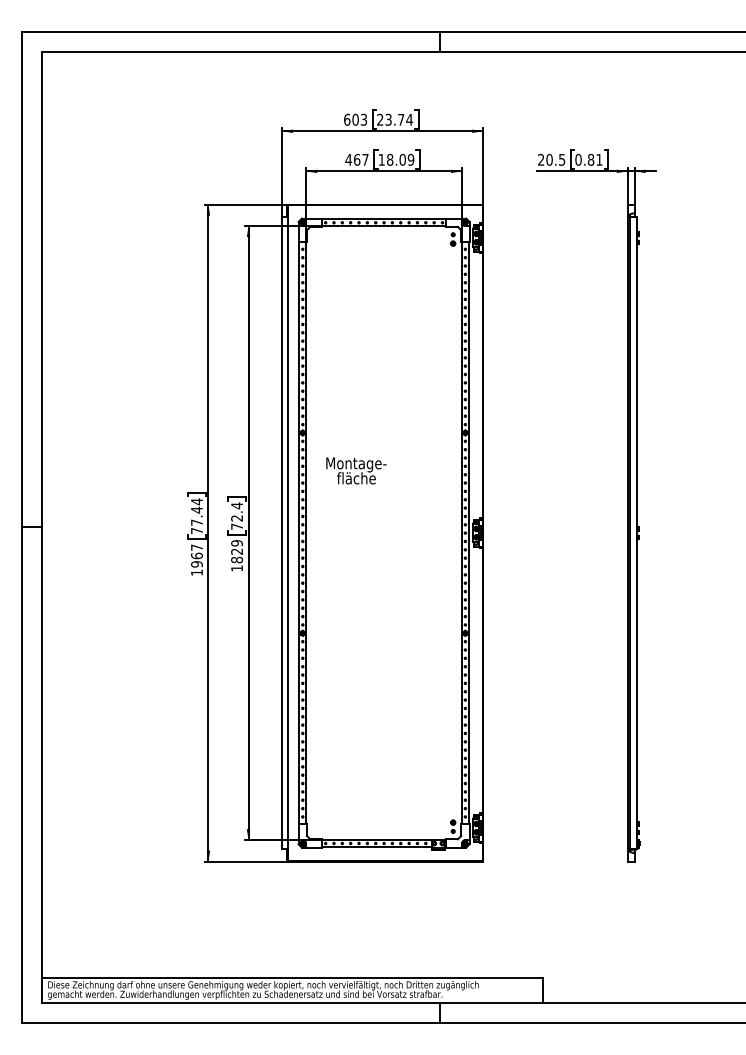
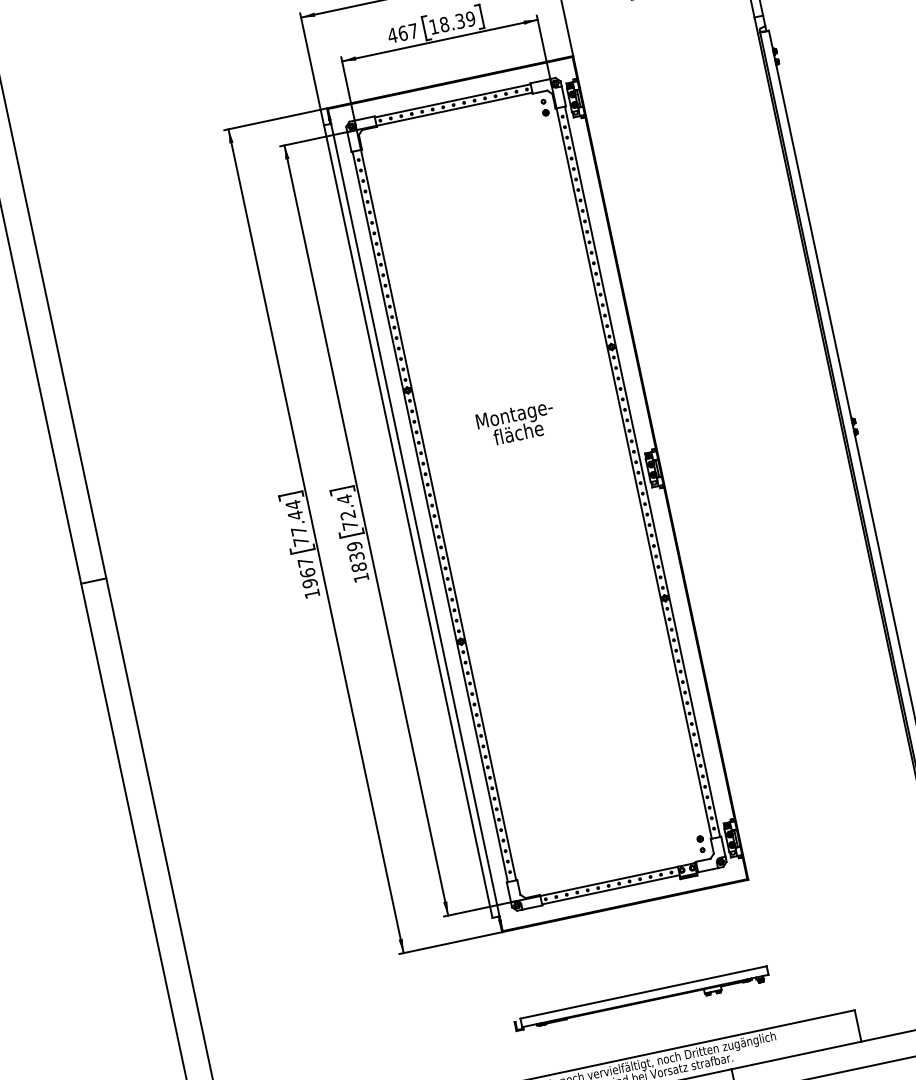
text: (402, 159) -> (459, 20), 18.09 -> 18.39
text: (356, 470) -> (516, 423), moved
text: (237, 551) -> (357, 556), 1829 -> 1839
part: (382, 936) -> (641, 1000), added

